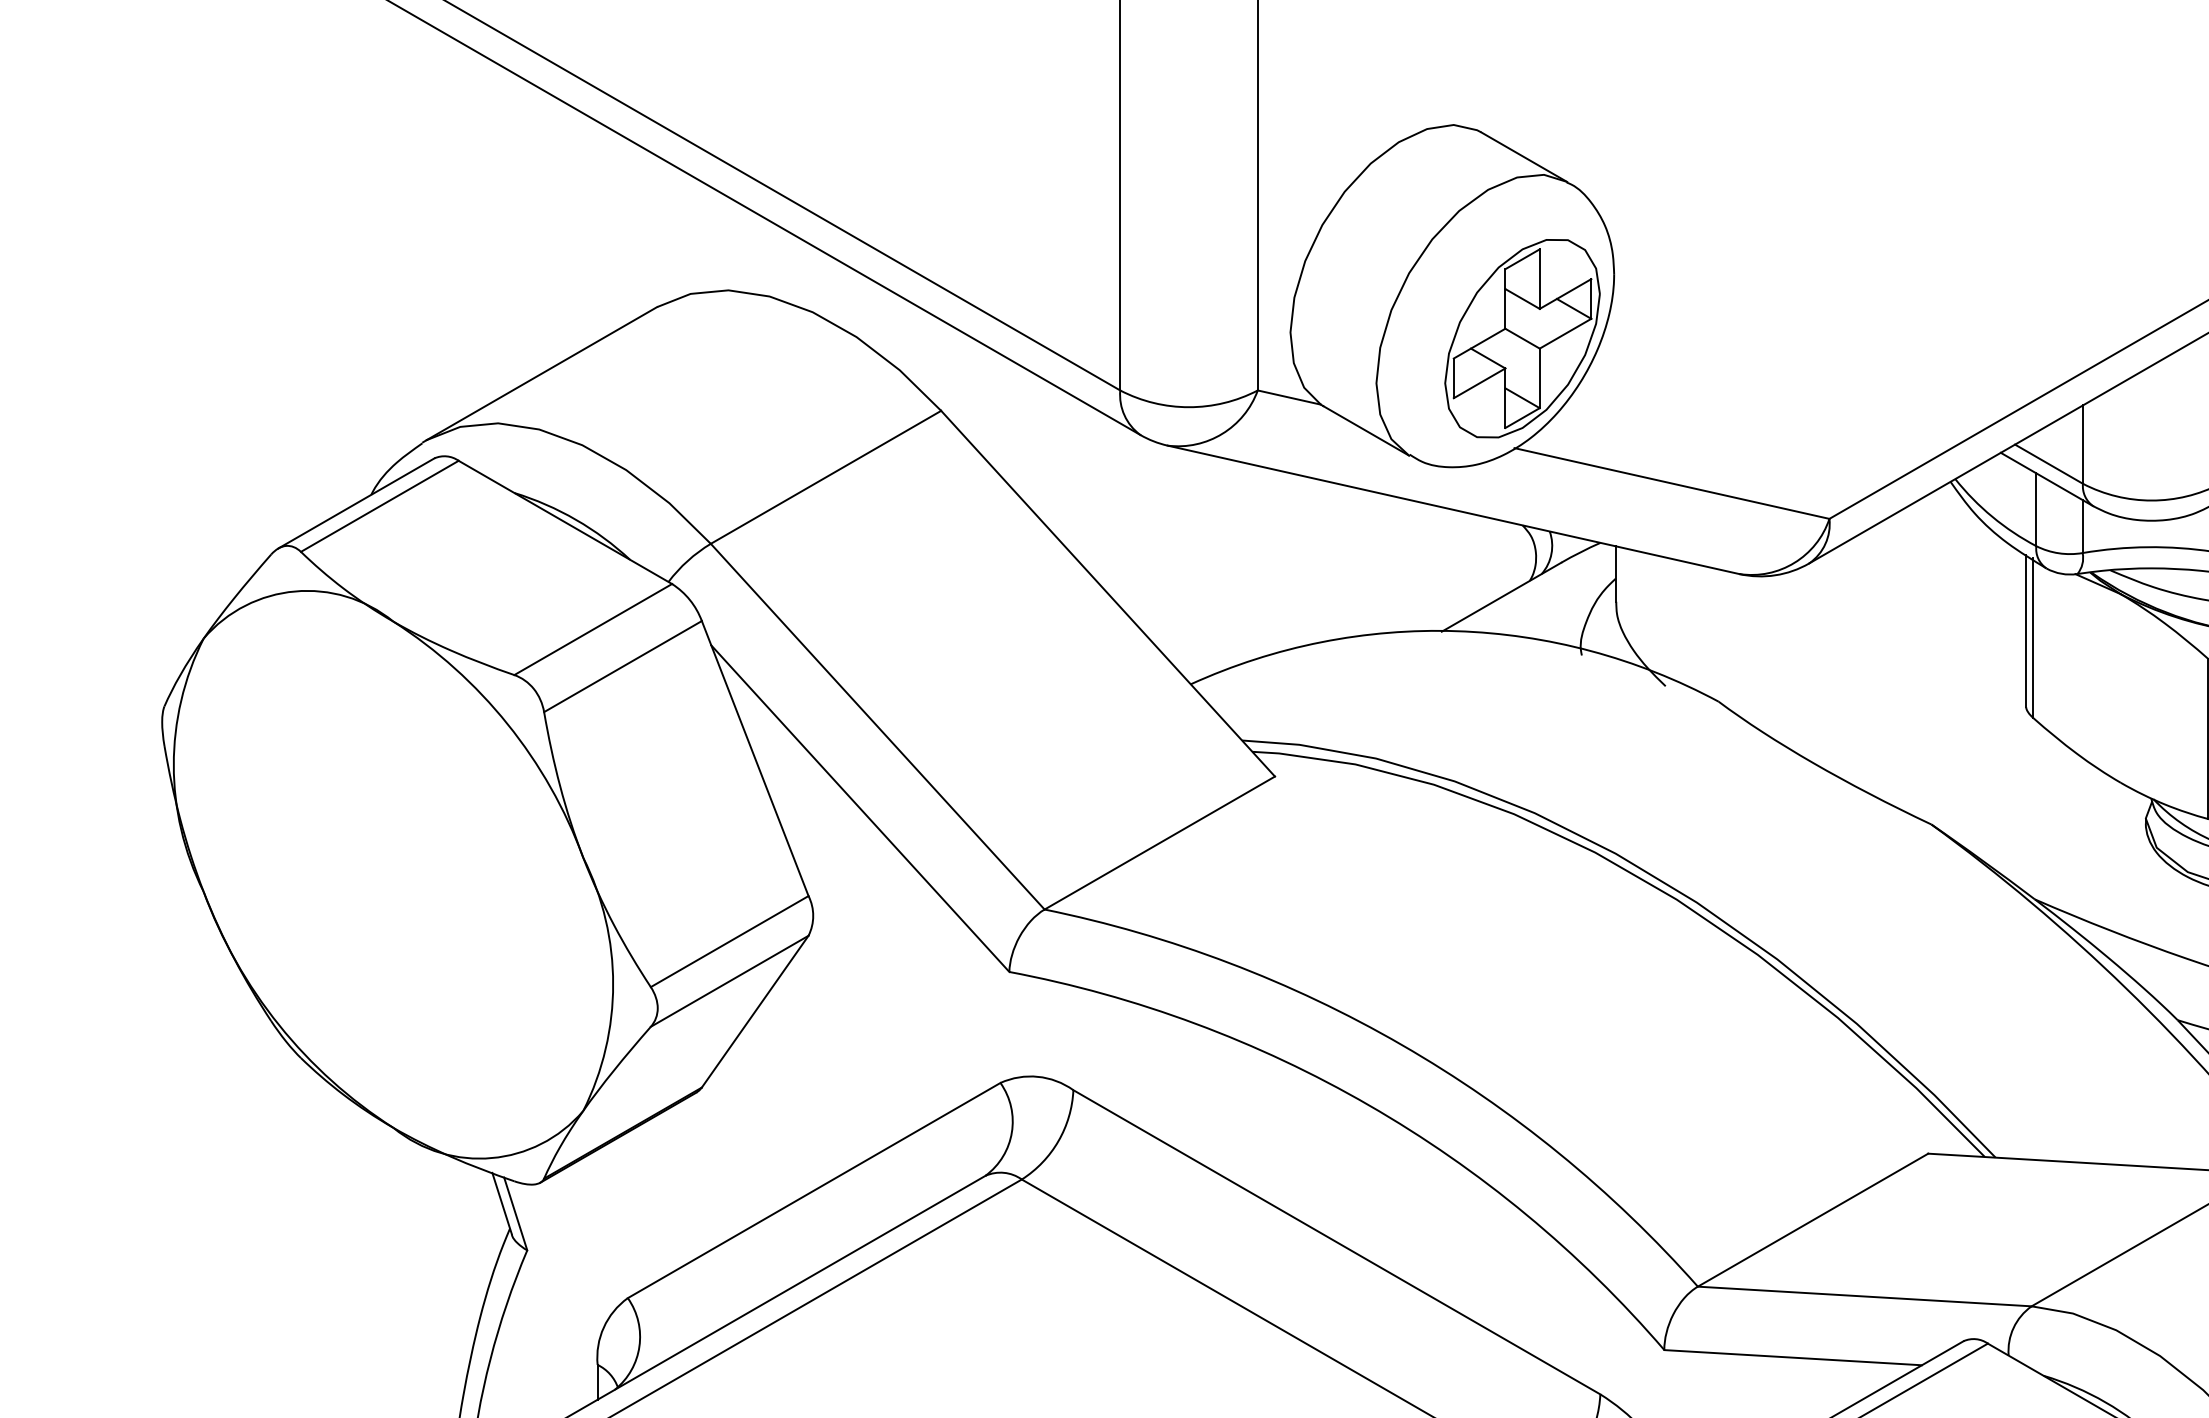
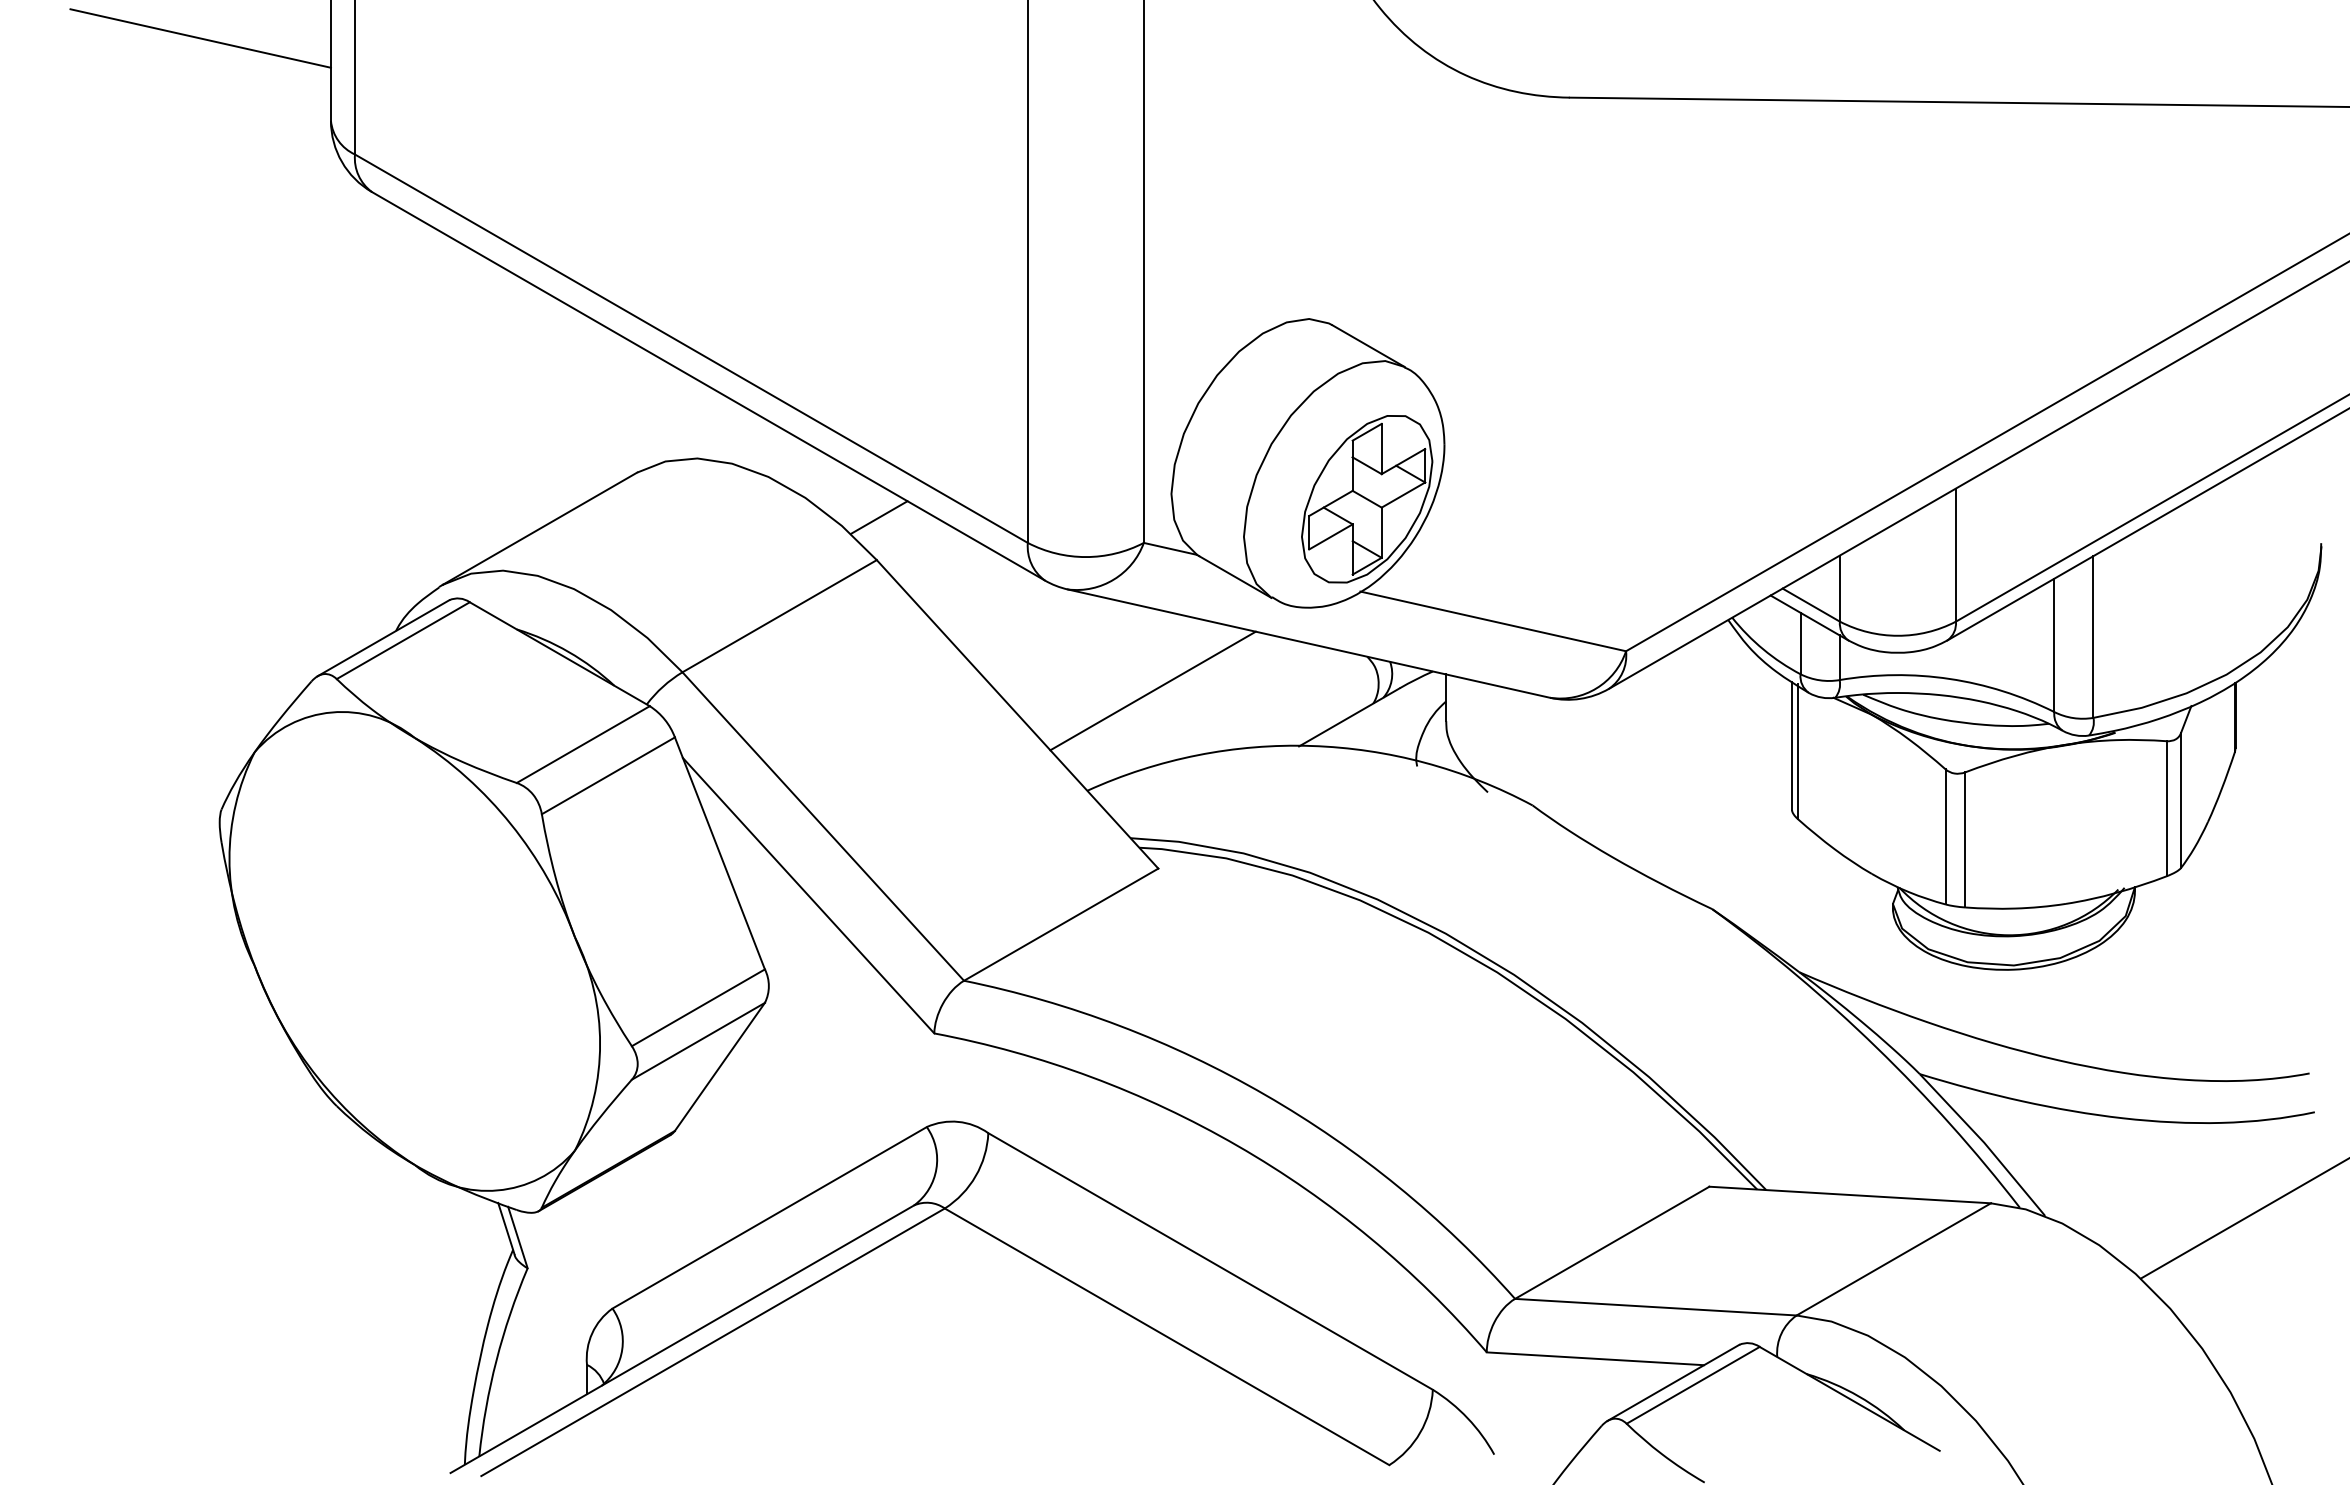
line: (943, 360) -> (878, 517), added
line: (1268, 565) -> (1152, 690), added

